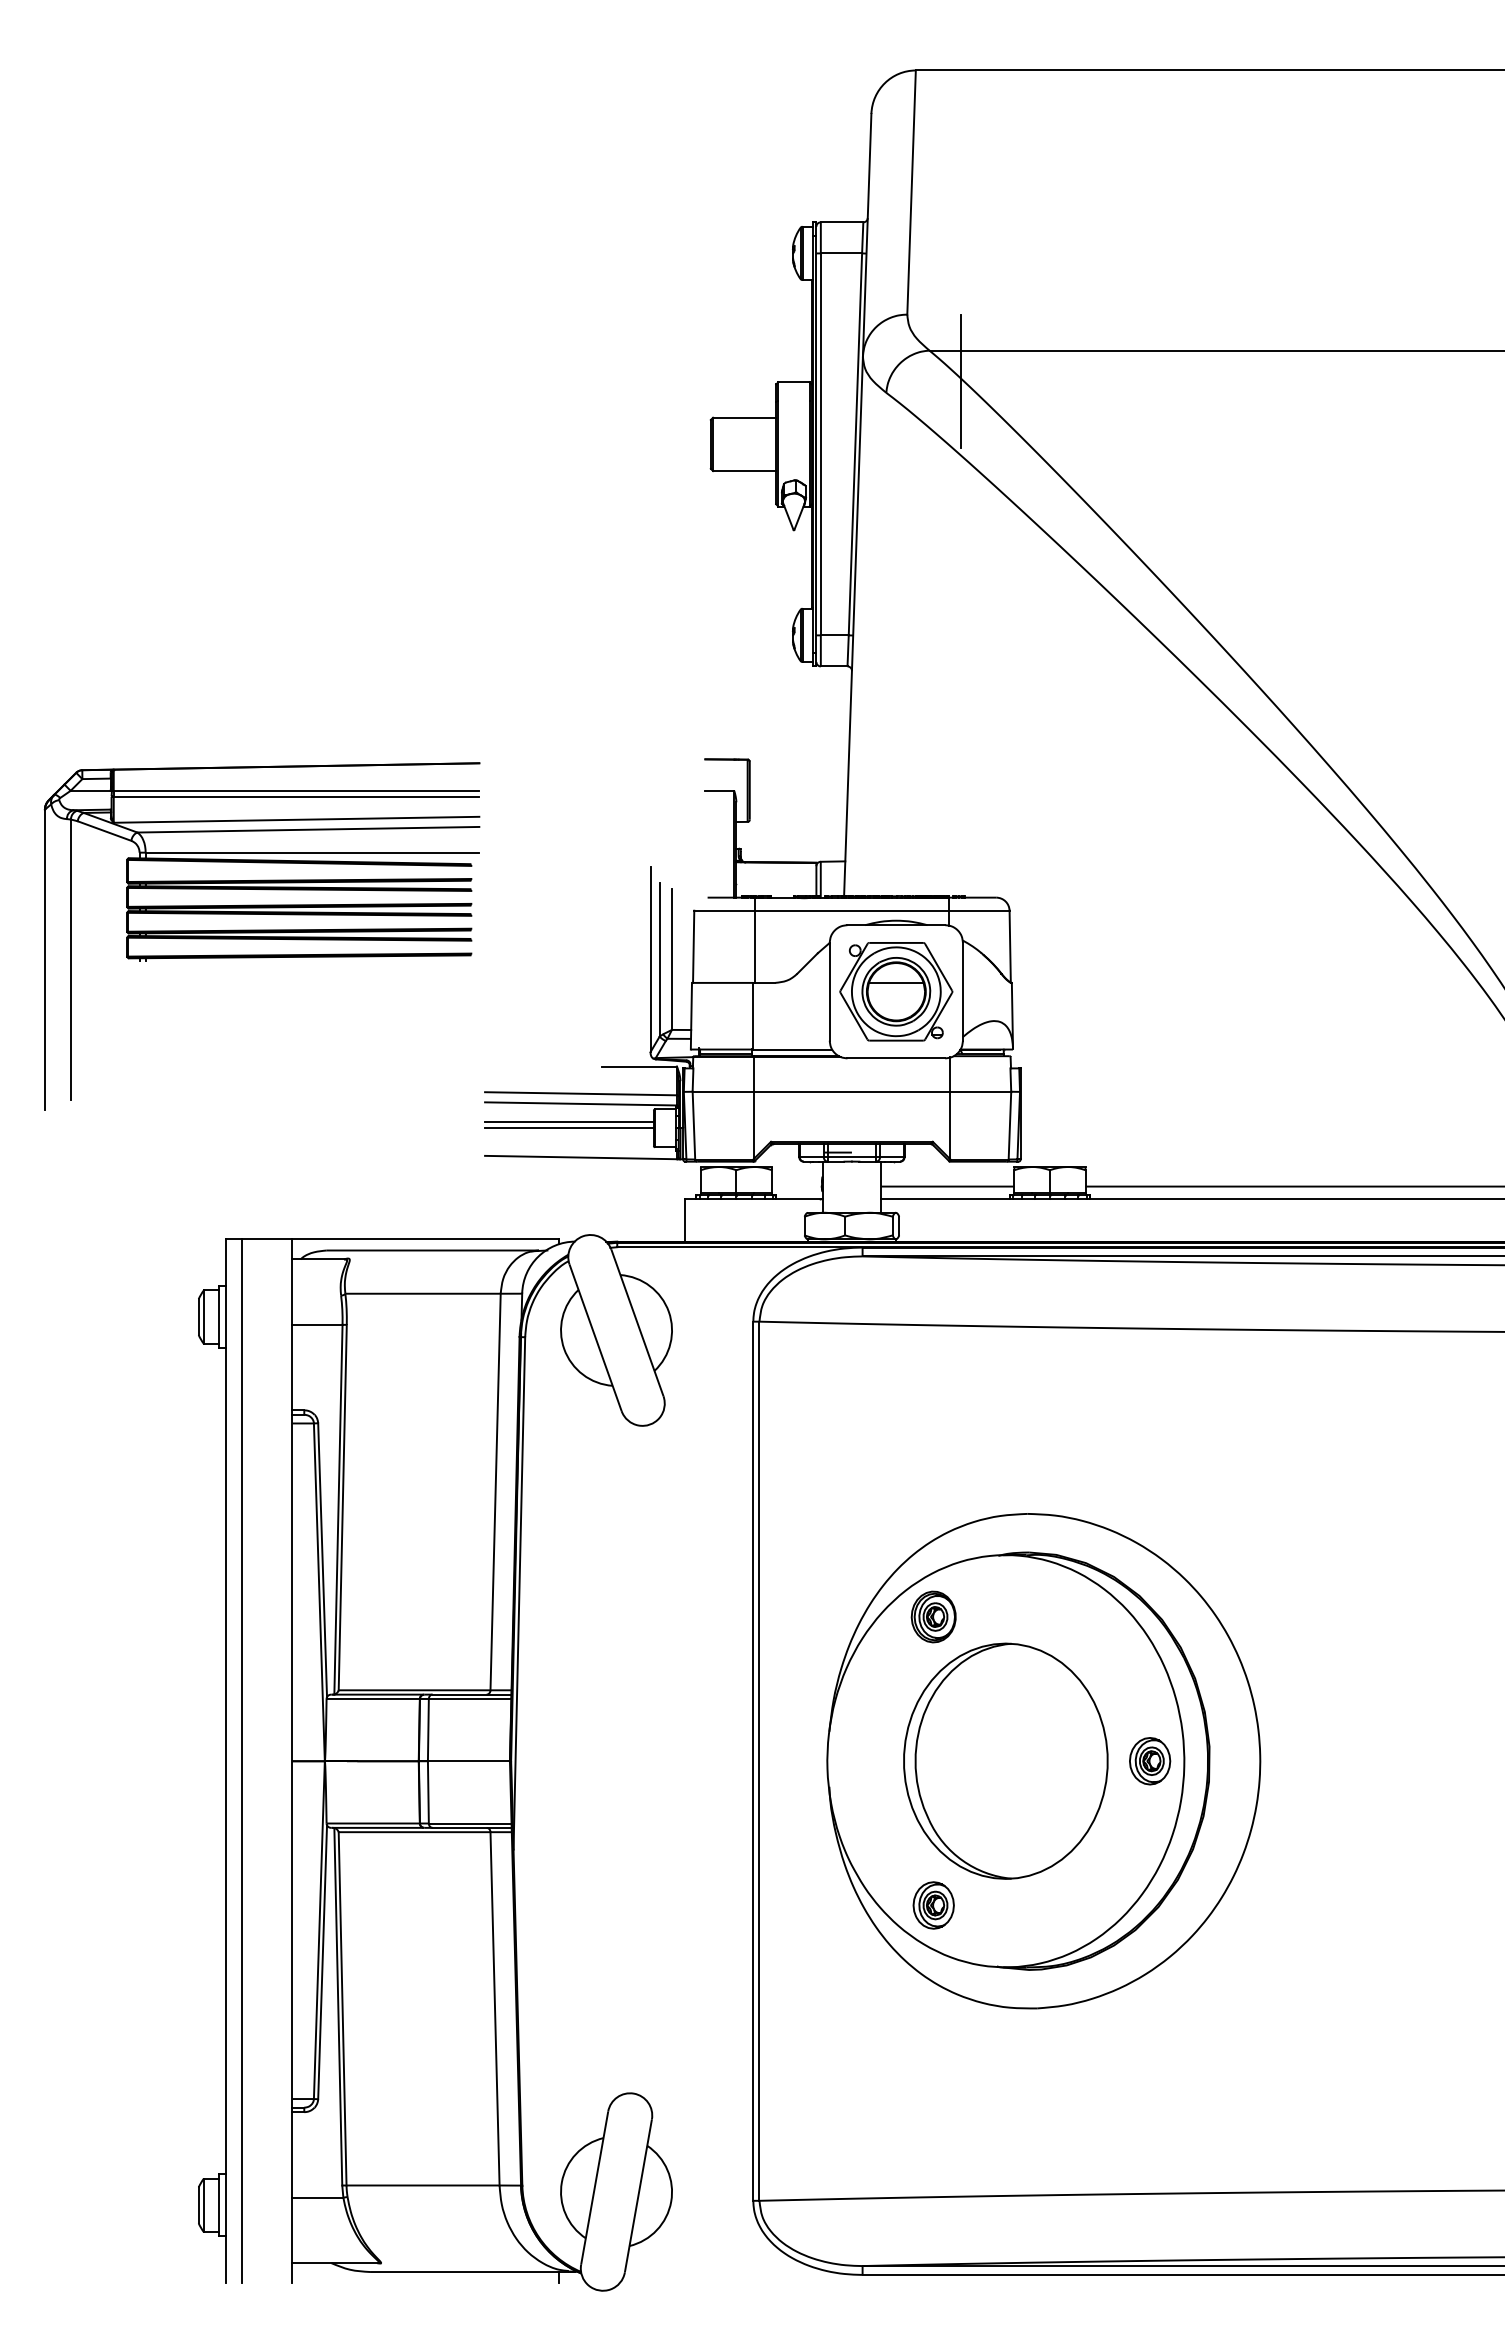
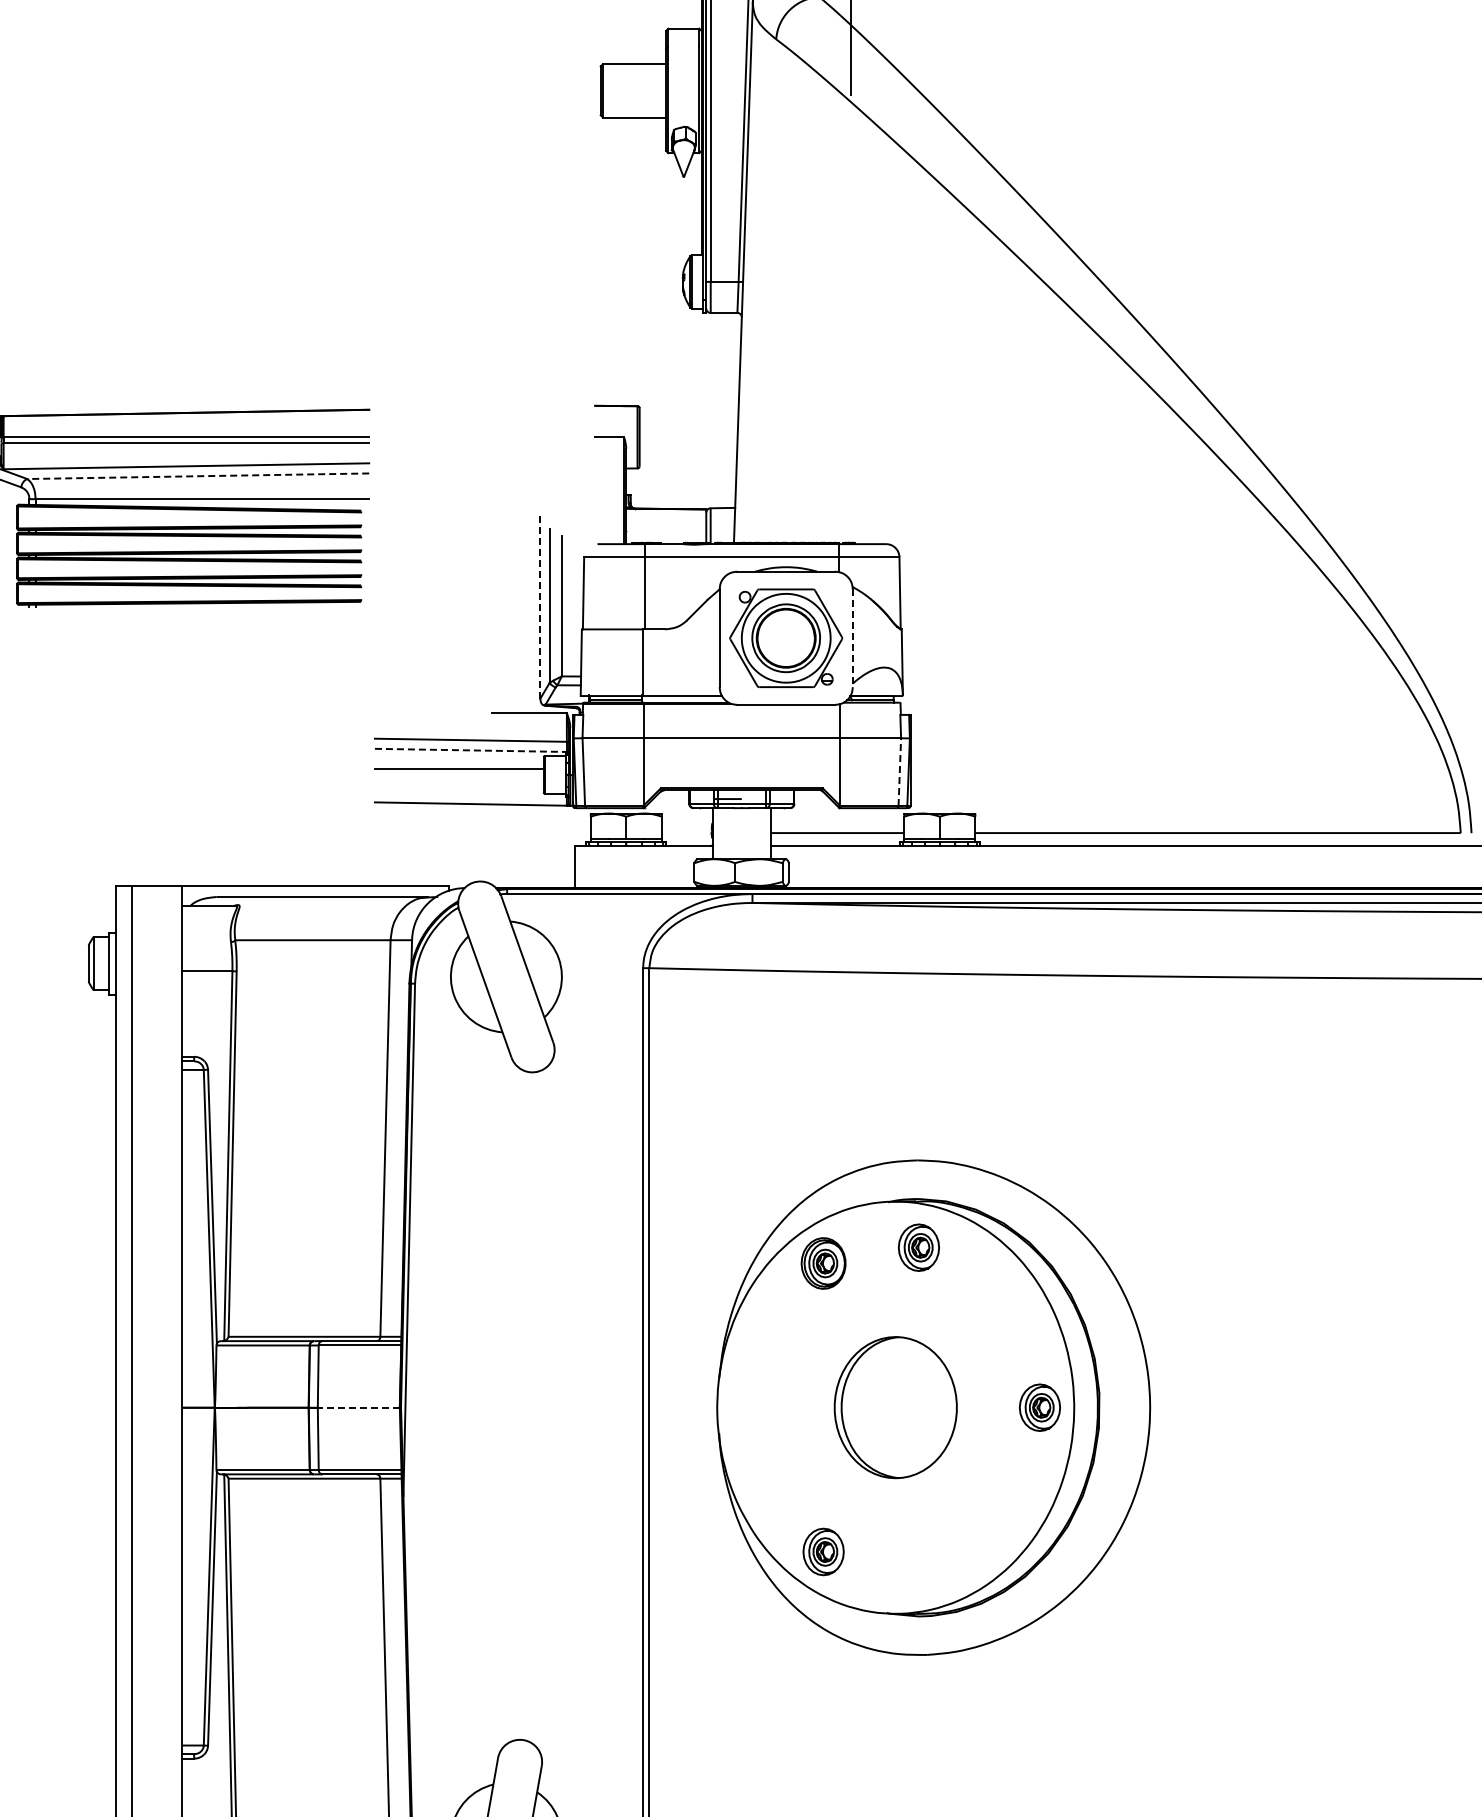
line: (308, 829) -> (198, 476), solid -> dashed
line: (650, 959) -> (540, 606), solid -> dashed
line: (896, 982) -> (786, 629), removed
line: (962, 991) -> (852, 638), solid -> dashed
line: (581, 1103) -> (471, 750), solid -> dashed
line: (1009, 1125) -> (899, 772), solid -> dashed
line: (569, 1128) -> (459, 775), removed
part: (1029, 1601) -> (919, 1248), added
part: (1005, 1760) -> (895, 1407), size x0.6
line: (468, 1761) -> (358, 1408), solid -> dashed

